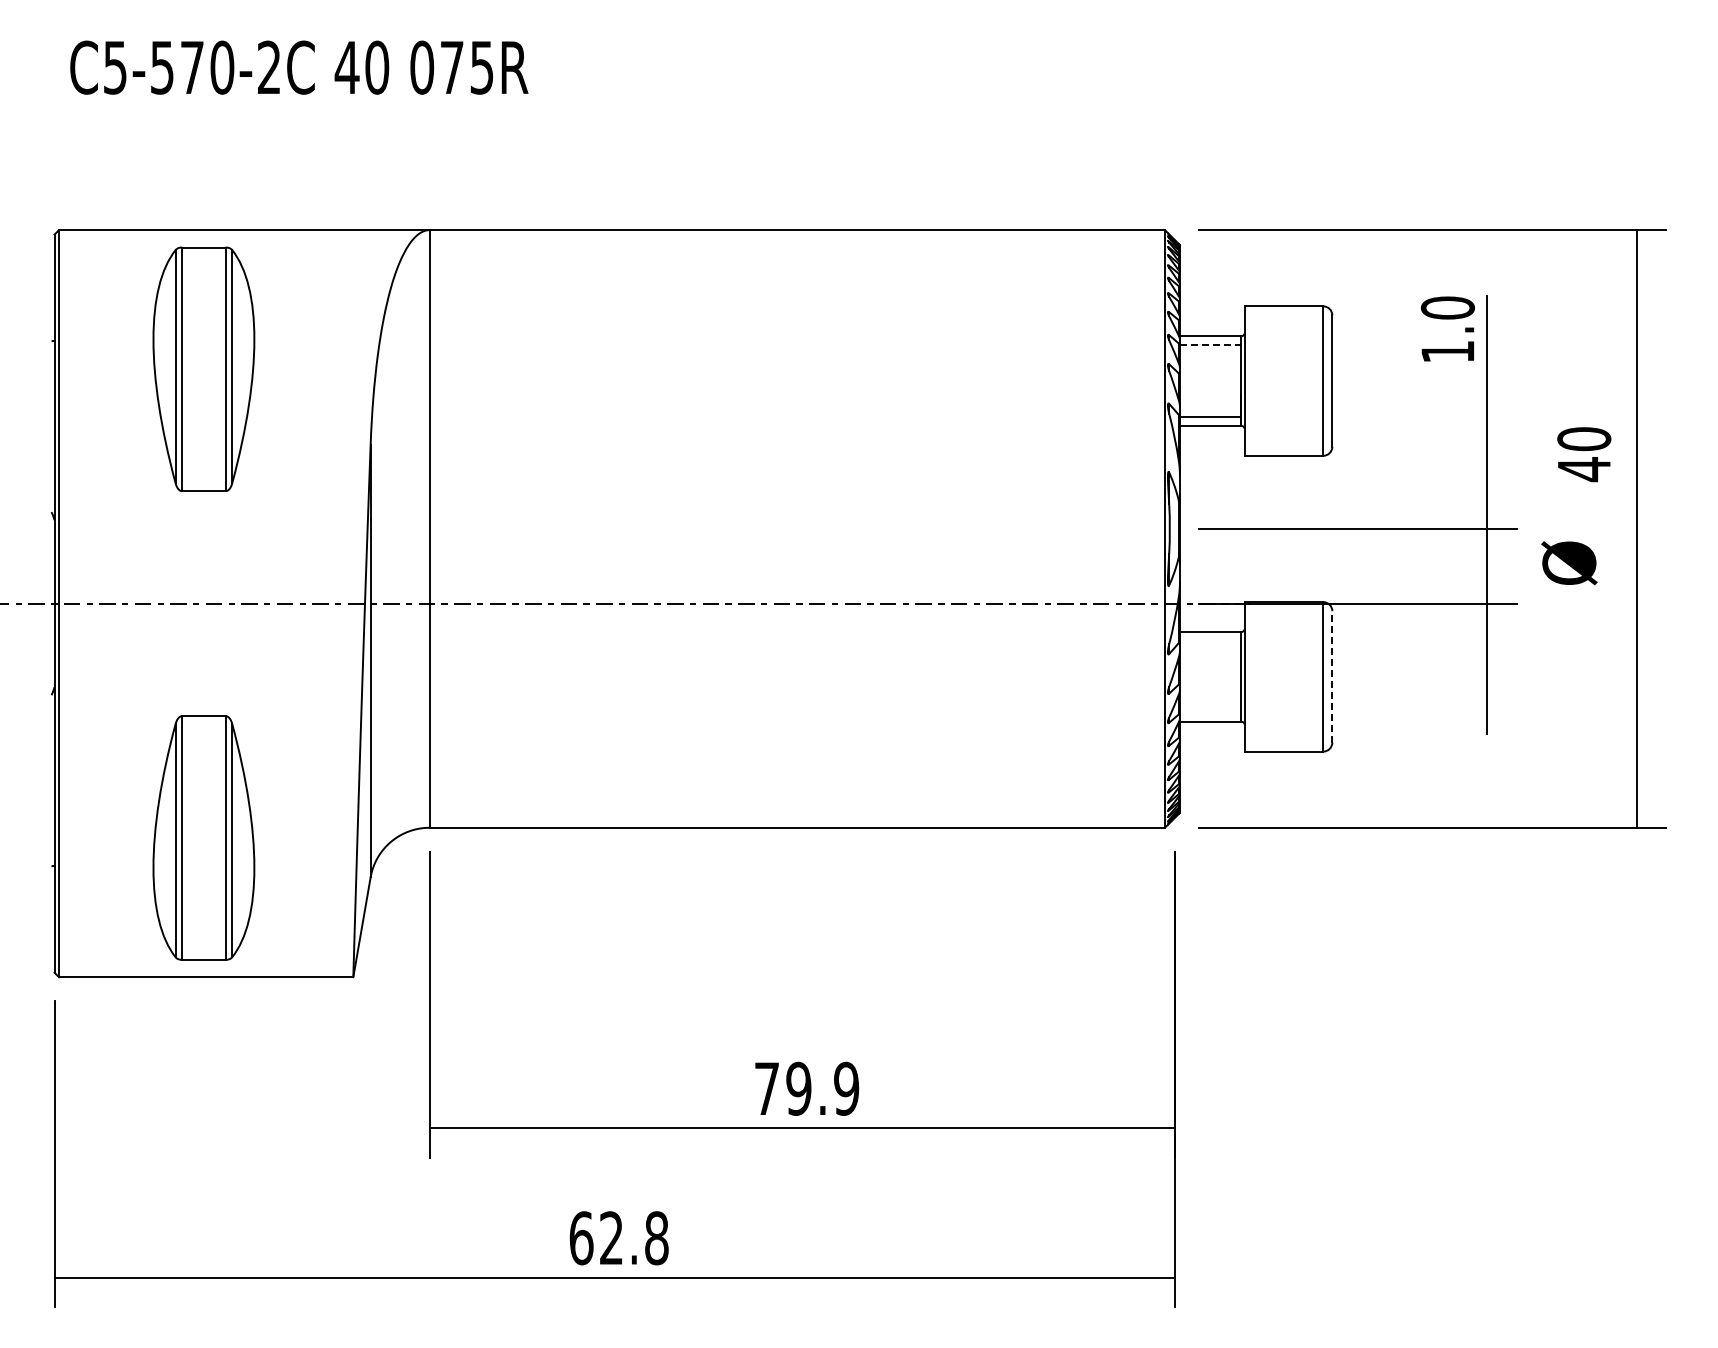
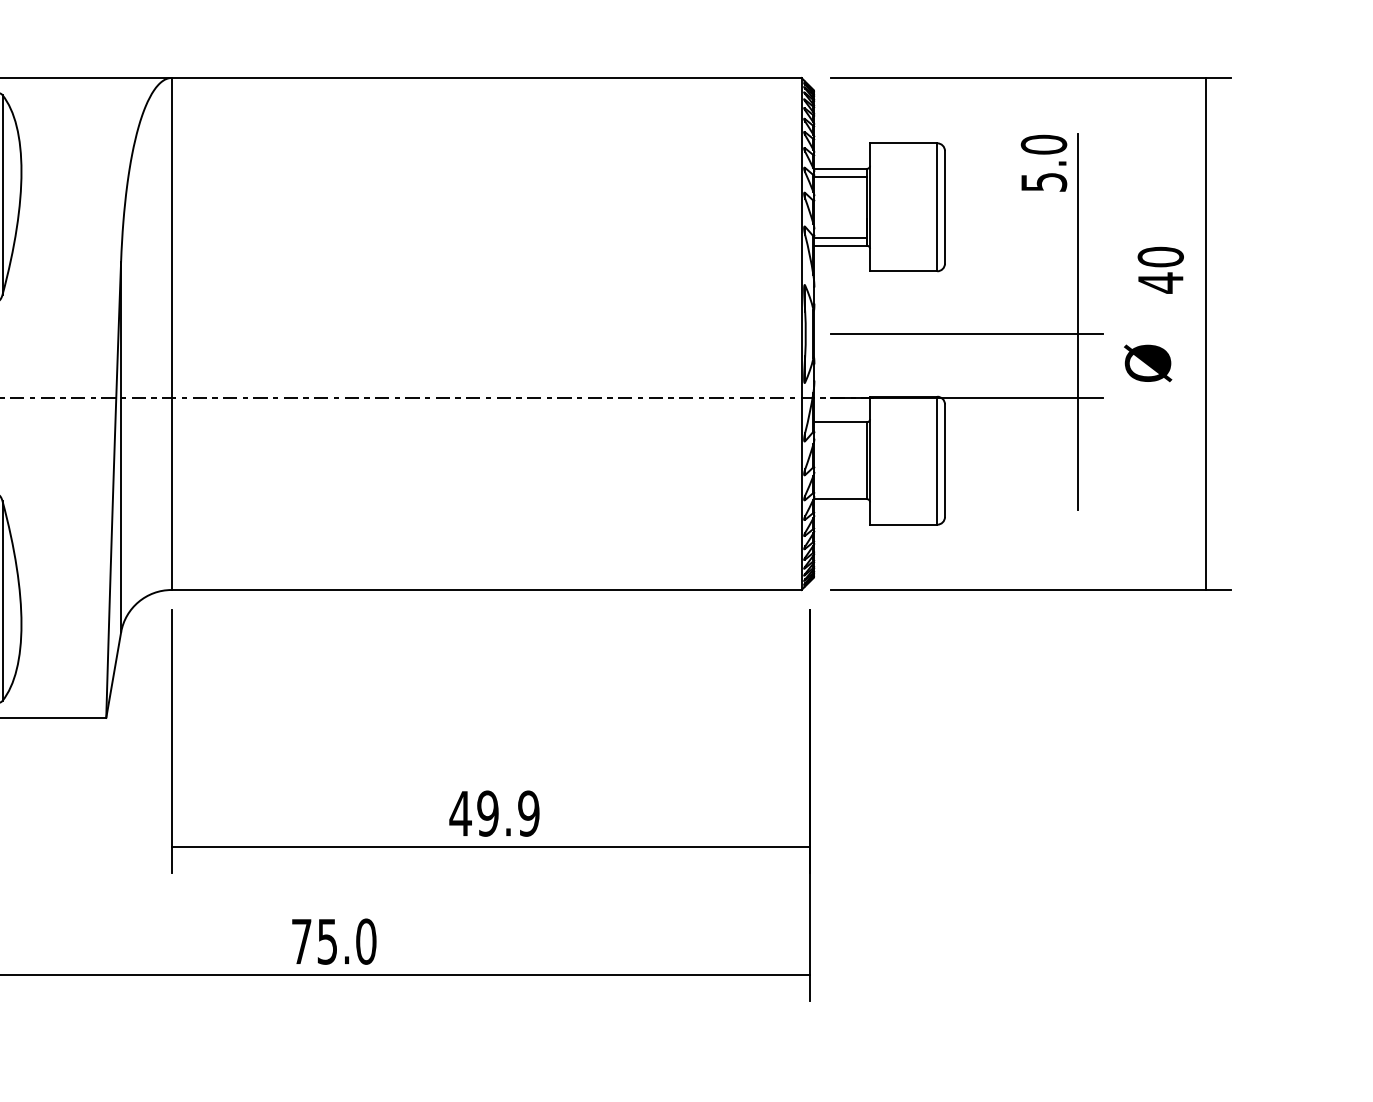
line: (1210, 345) -> (840, 176), dashed -> solid
text: (1447, 351) -> (1043, 181), 1.0 -> 5.0
line: (1332, 676) -> (945, 460), dashed -> solid
text: (766, 1088) -> (460, 813), 79.9 -> 49.9
text: (618, 1238) -> (333, 941), 62.8 -> 75.0

